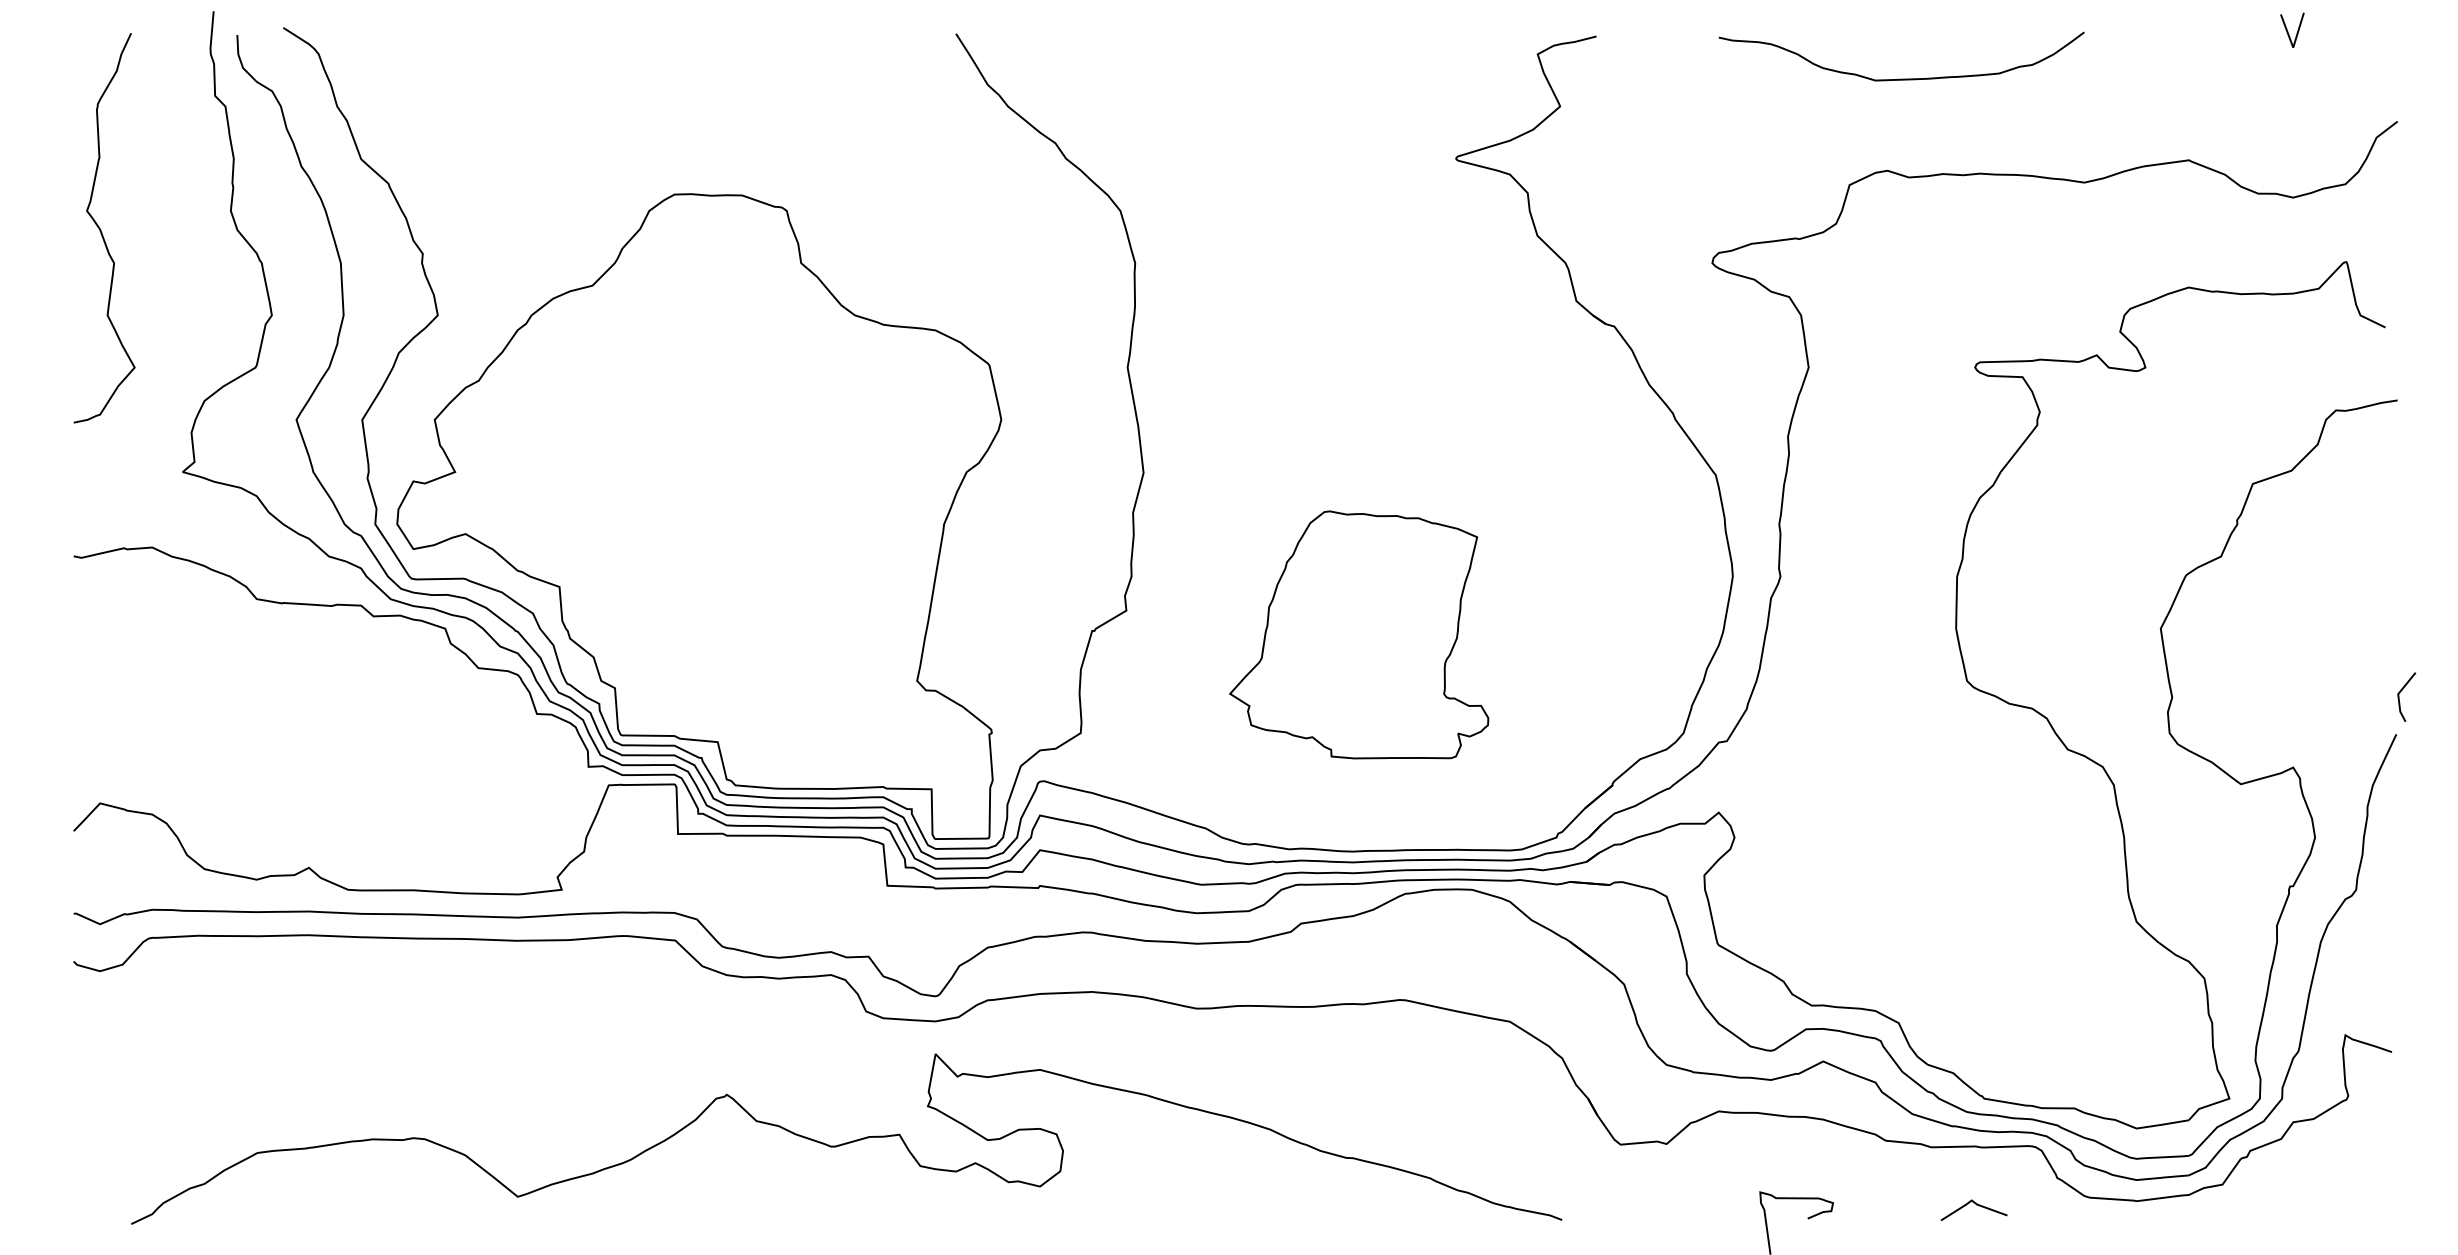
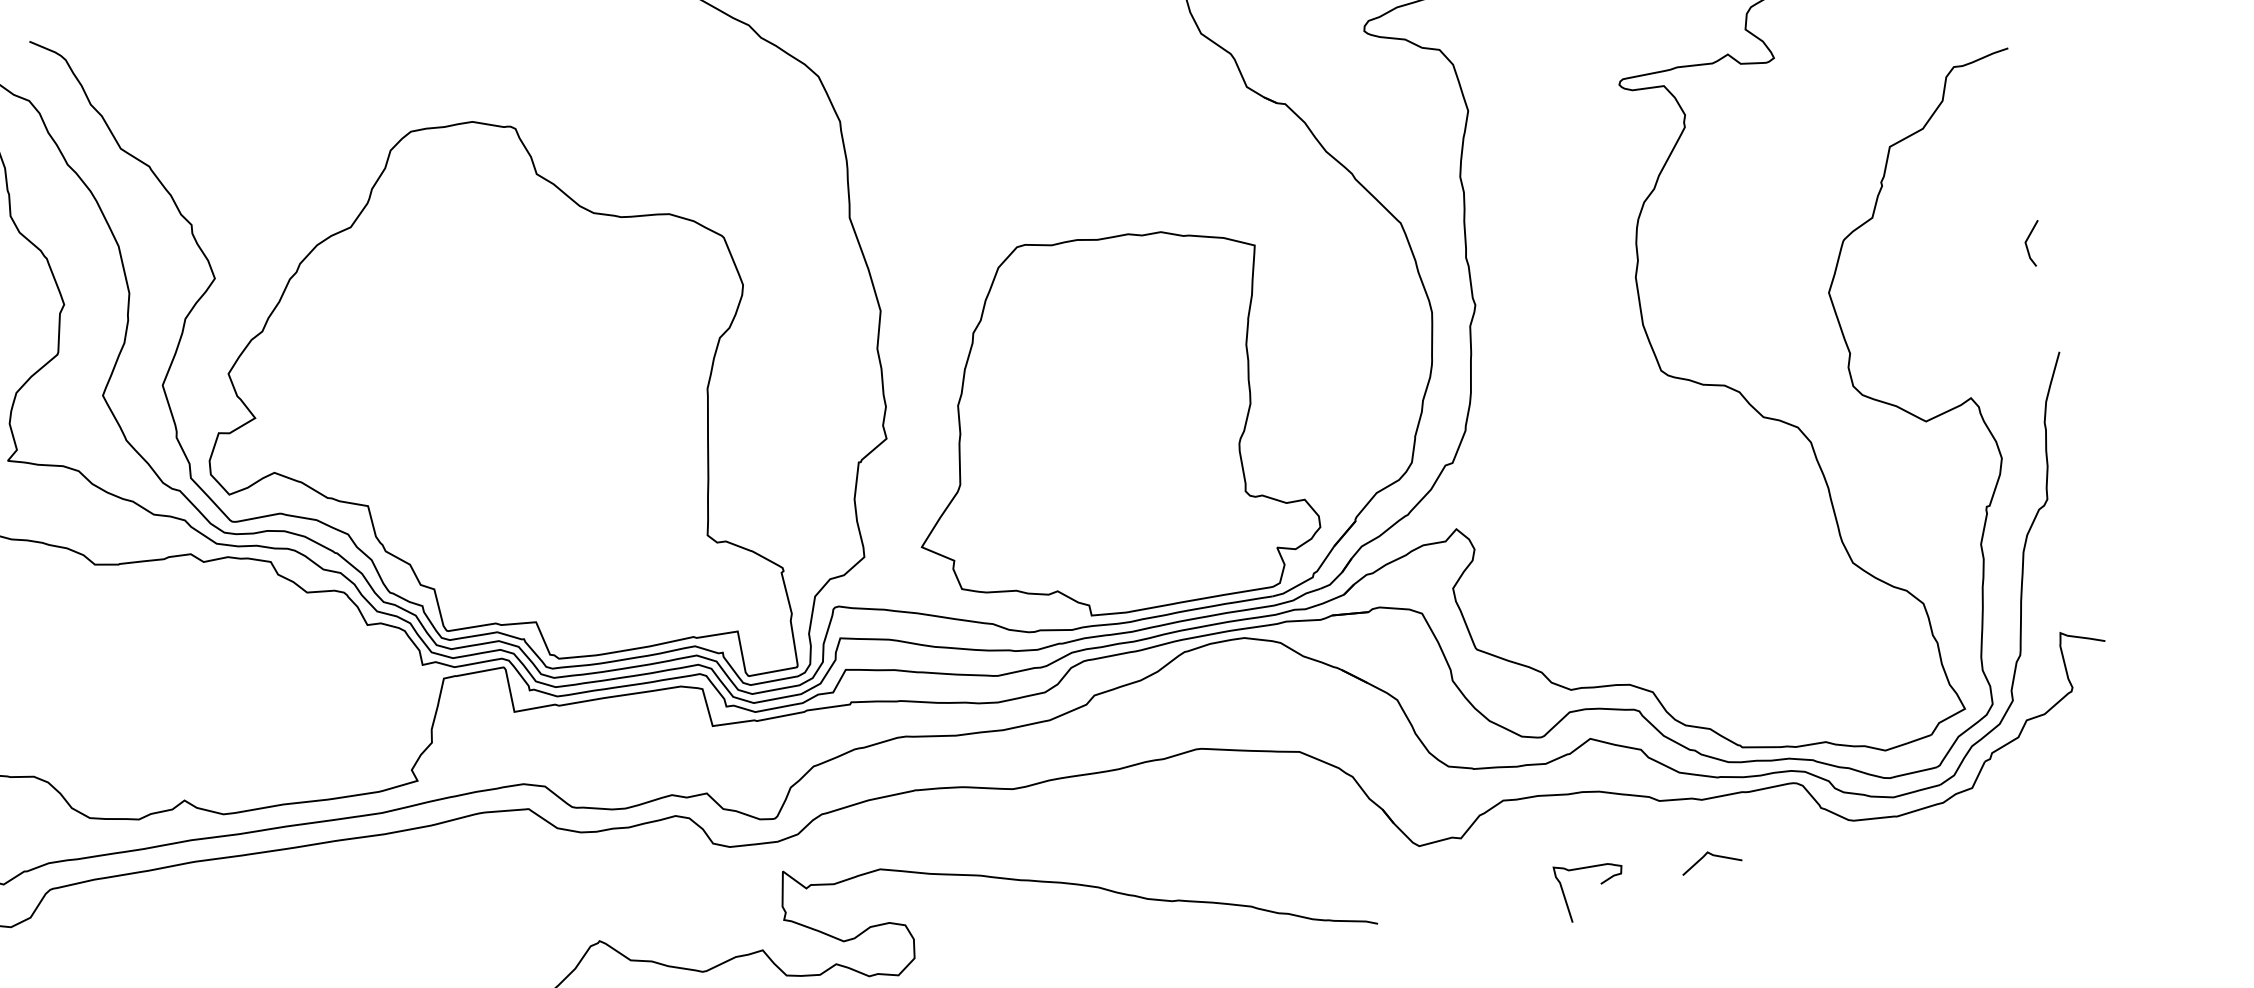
part: (1359, 634) -> (1102, 423), size x1.67
line: (2399, 696) -> (2027, 244), moved
line: (1976, 1205) -> (1712, 856), moved

